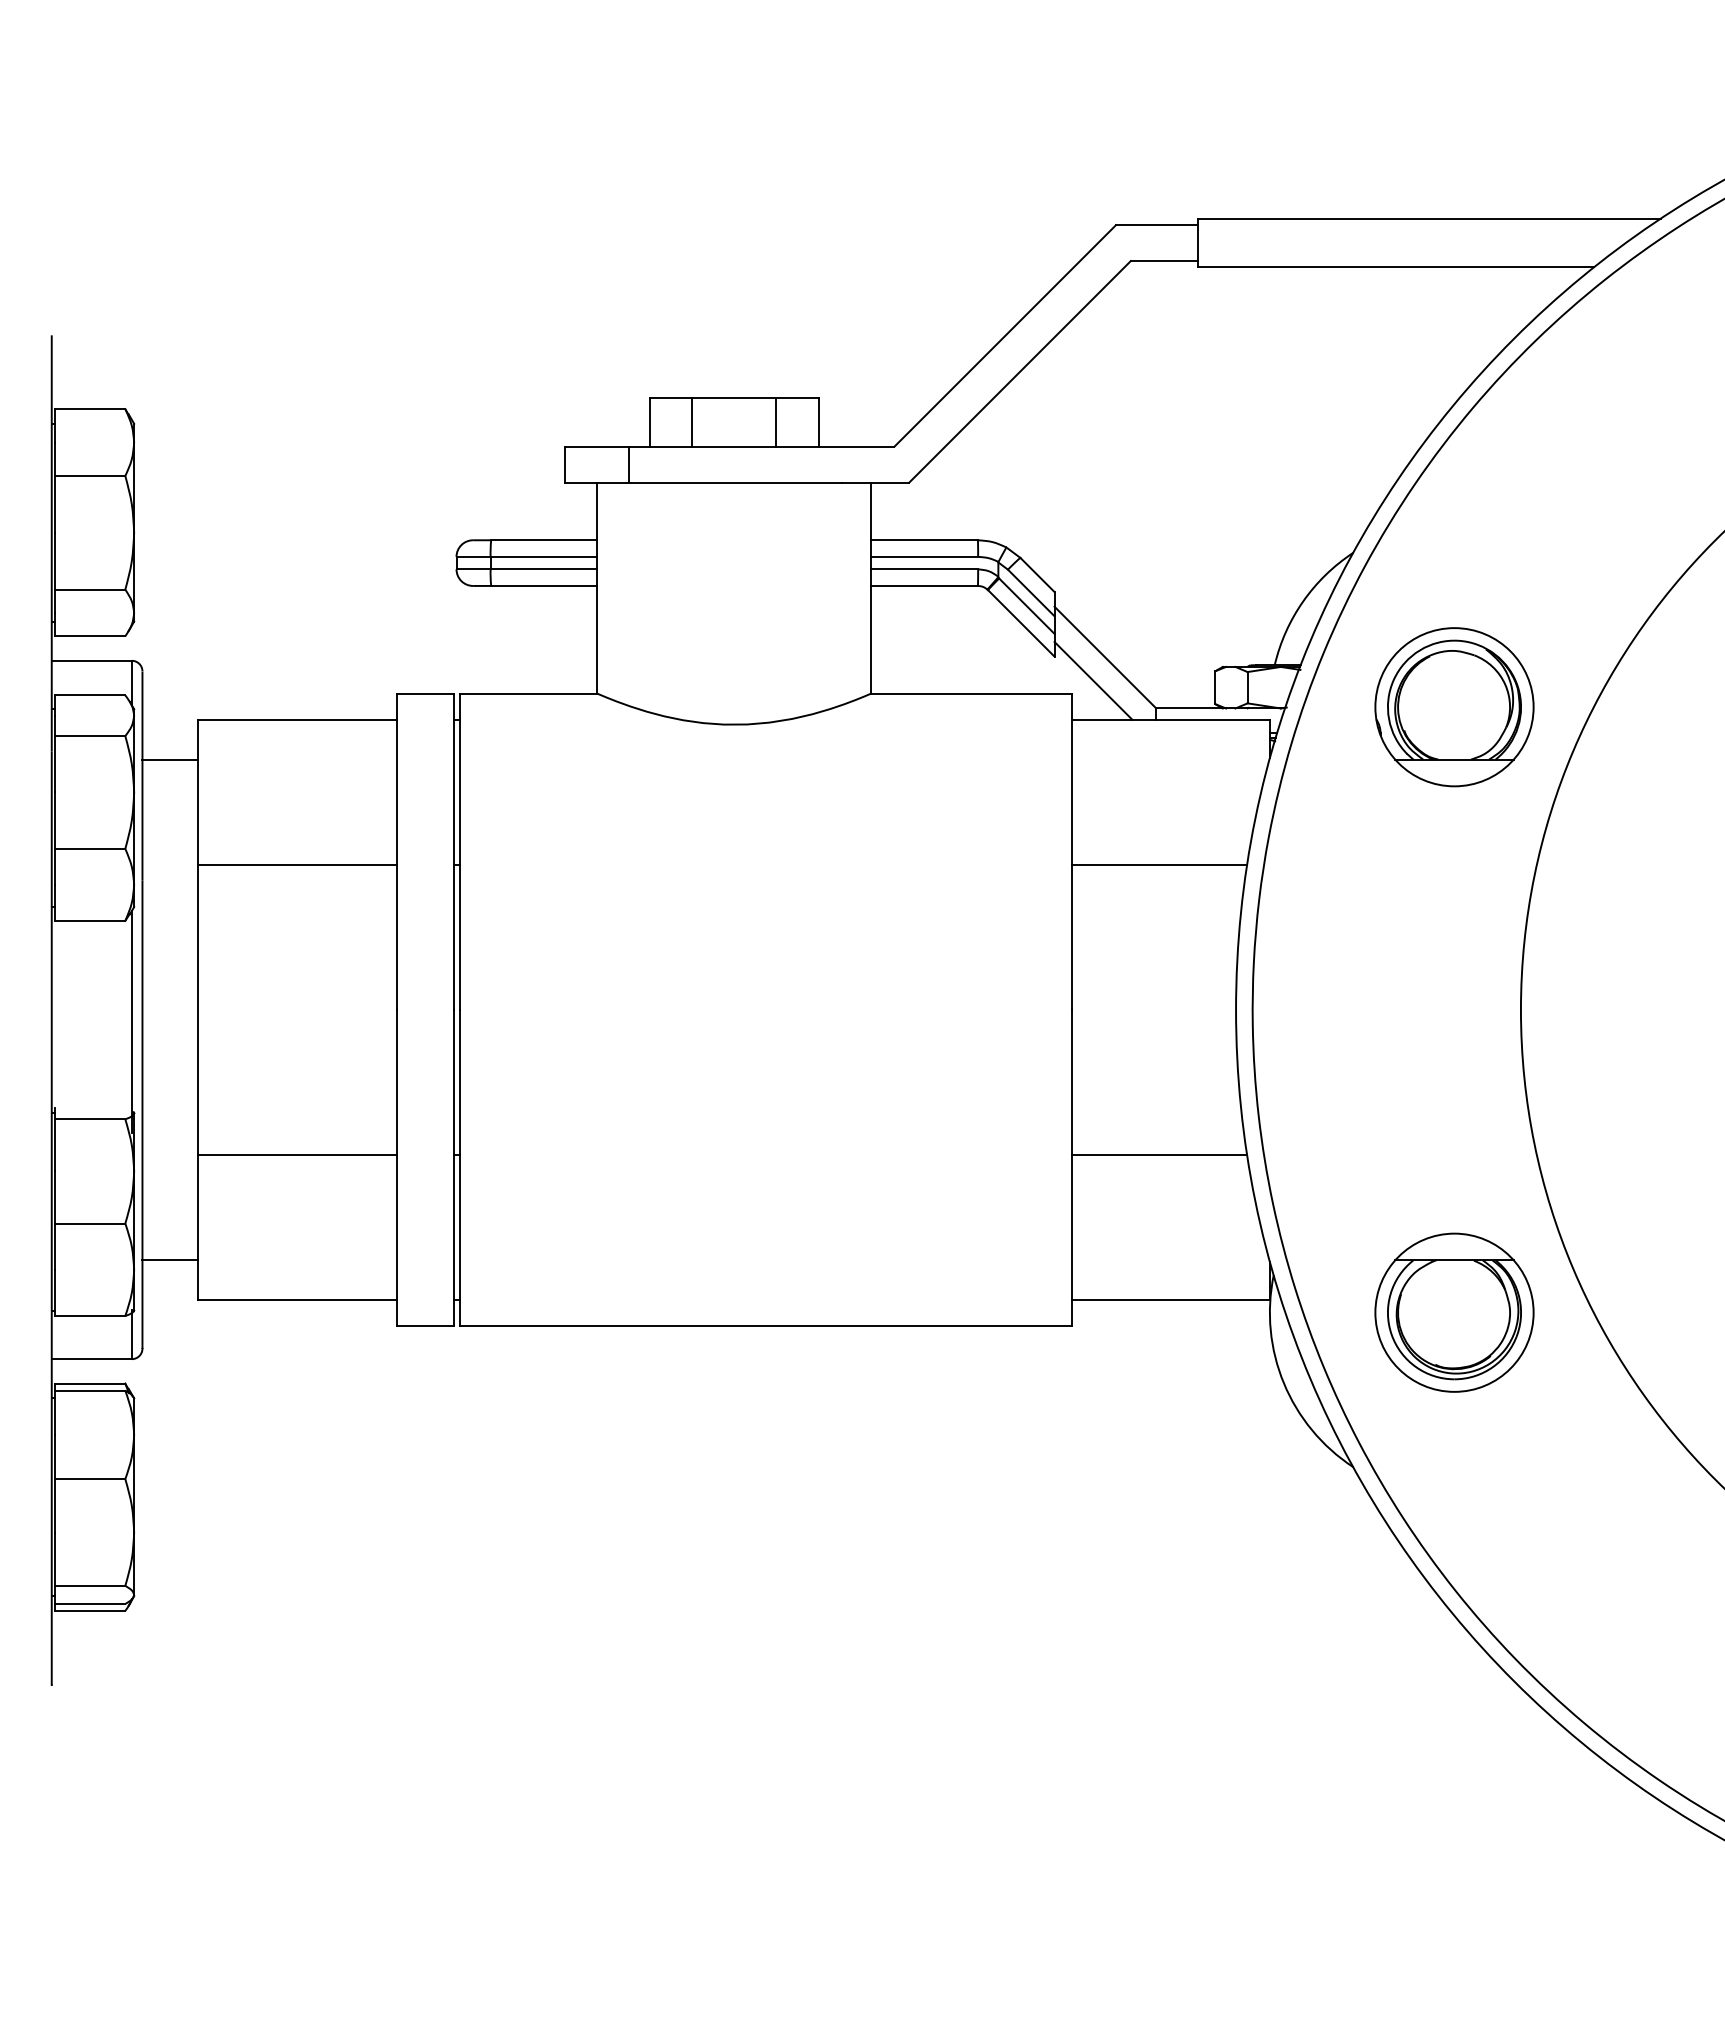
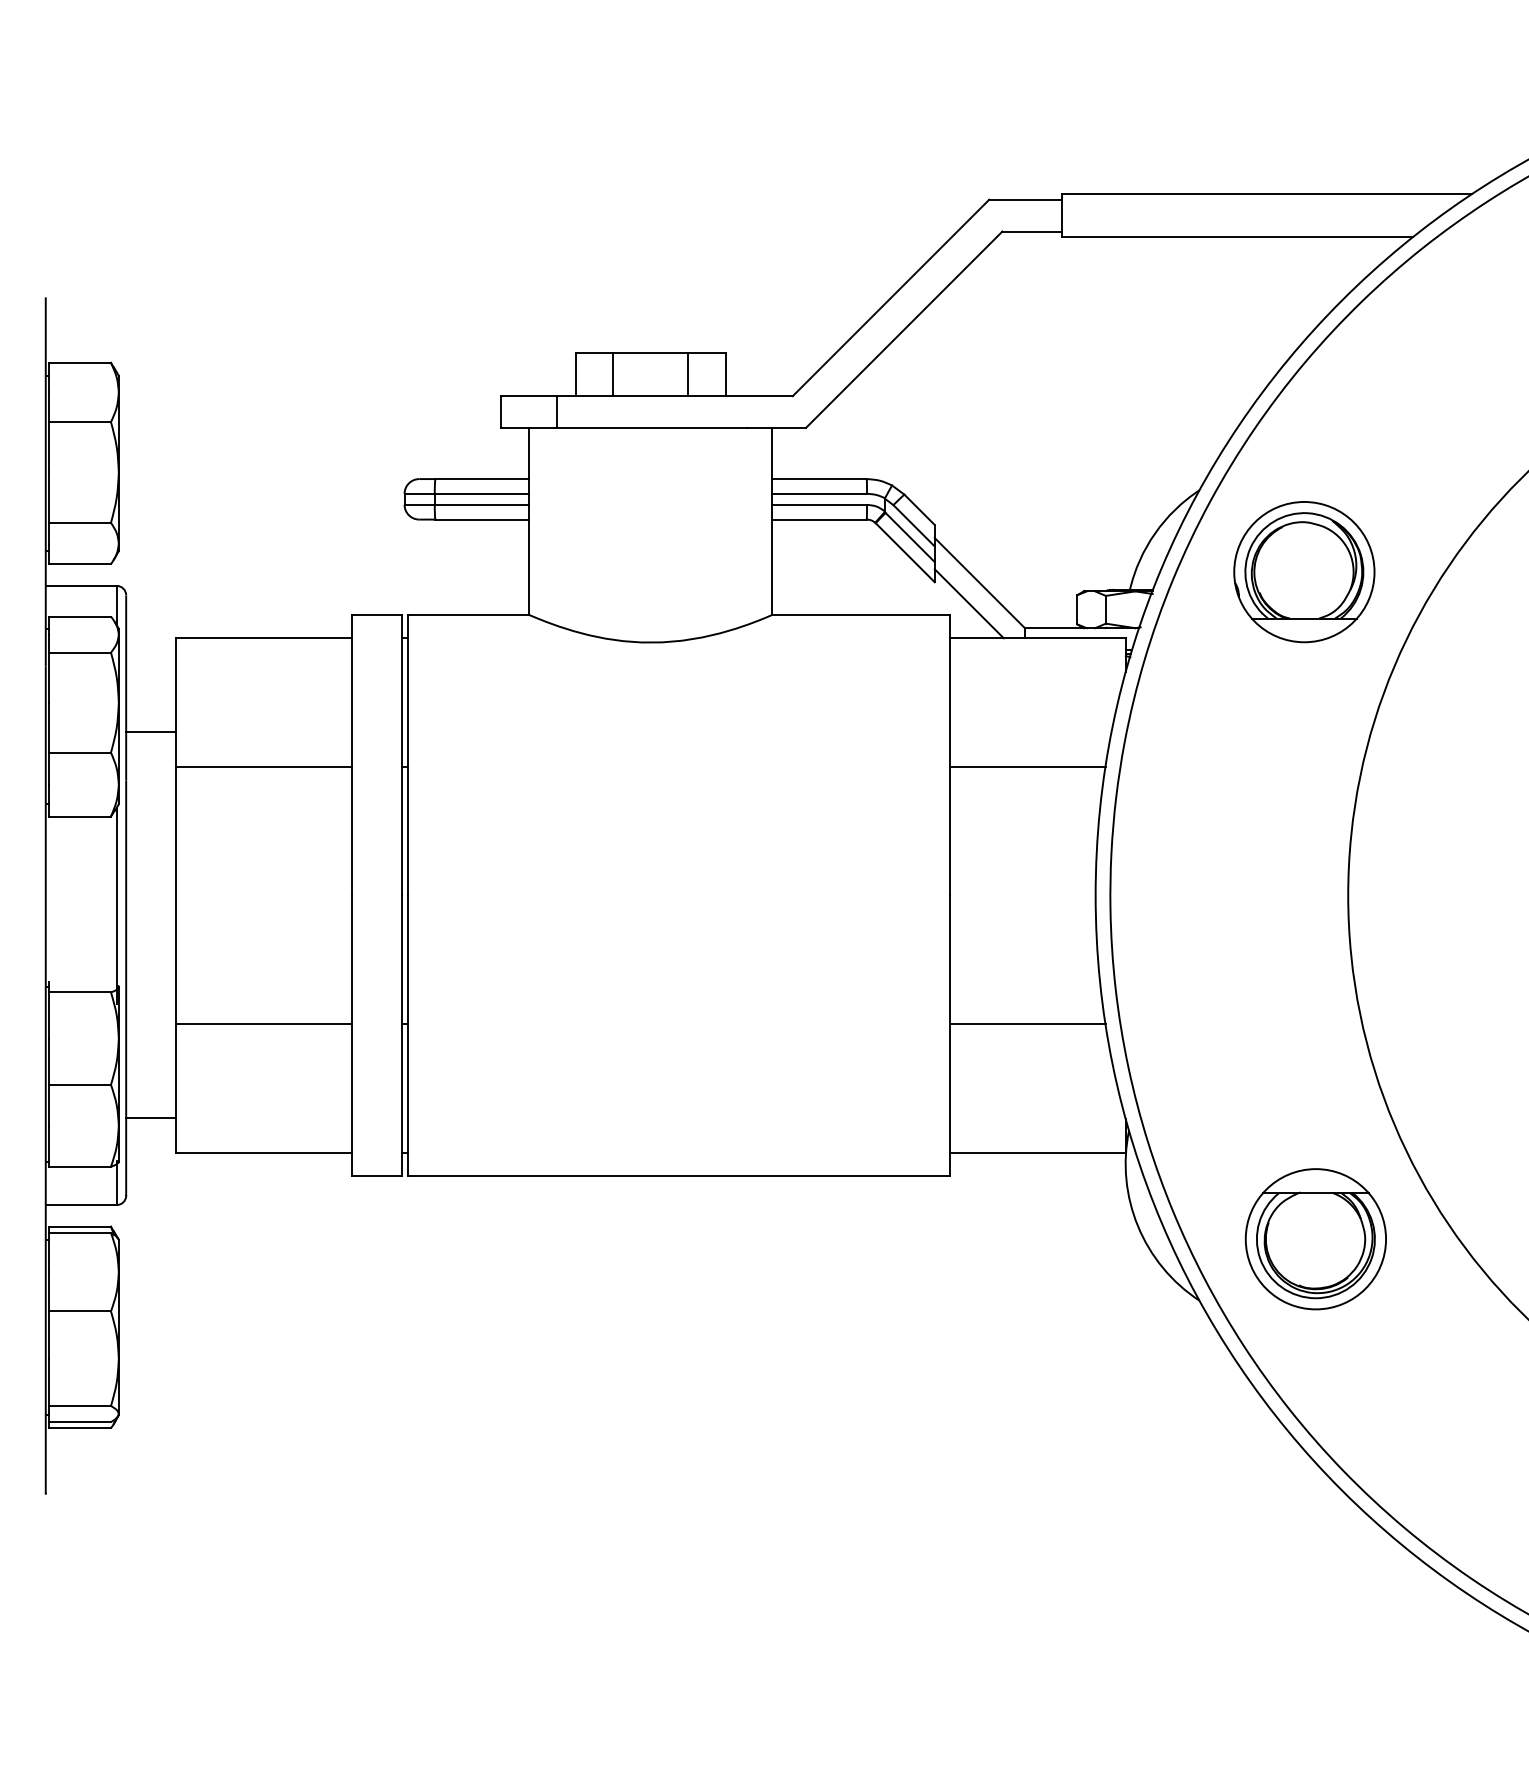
part: (1454, 707) -> (1304, 572), moved
line: (170, 759) -> (151, 731), moved
part: (1454, 1312) -> (1315, 1239), moved

